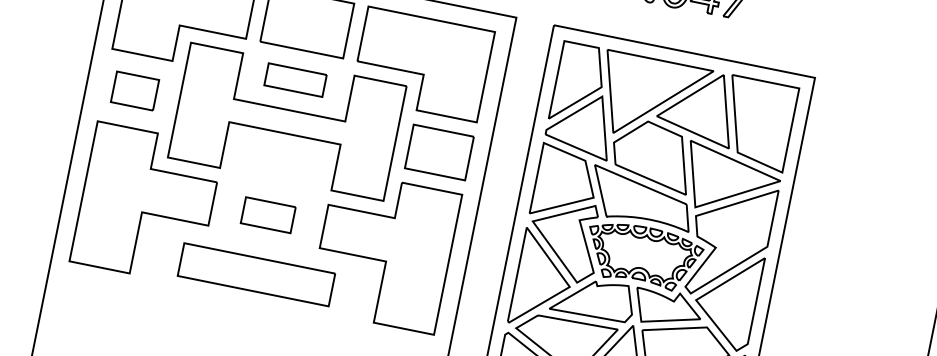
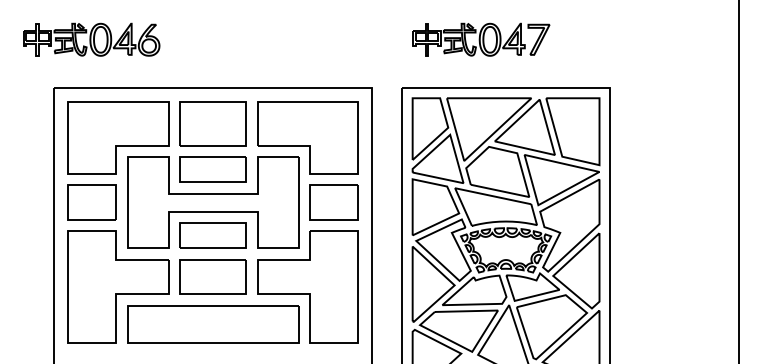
part: (294, 79) -> (212, 169), size x1.43
part: (134, 90) -> (91, 202), size x1.43
part: (277, 162) -> (212, 235), added
part: (267, 214) -> (212, 276), size x1.67
part: (256, 275) -> (213, 324), size x1.43

